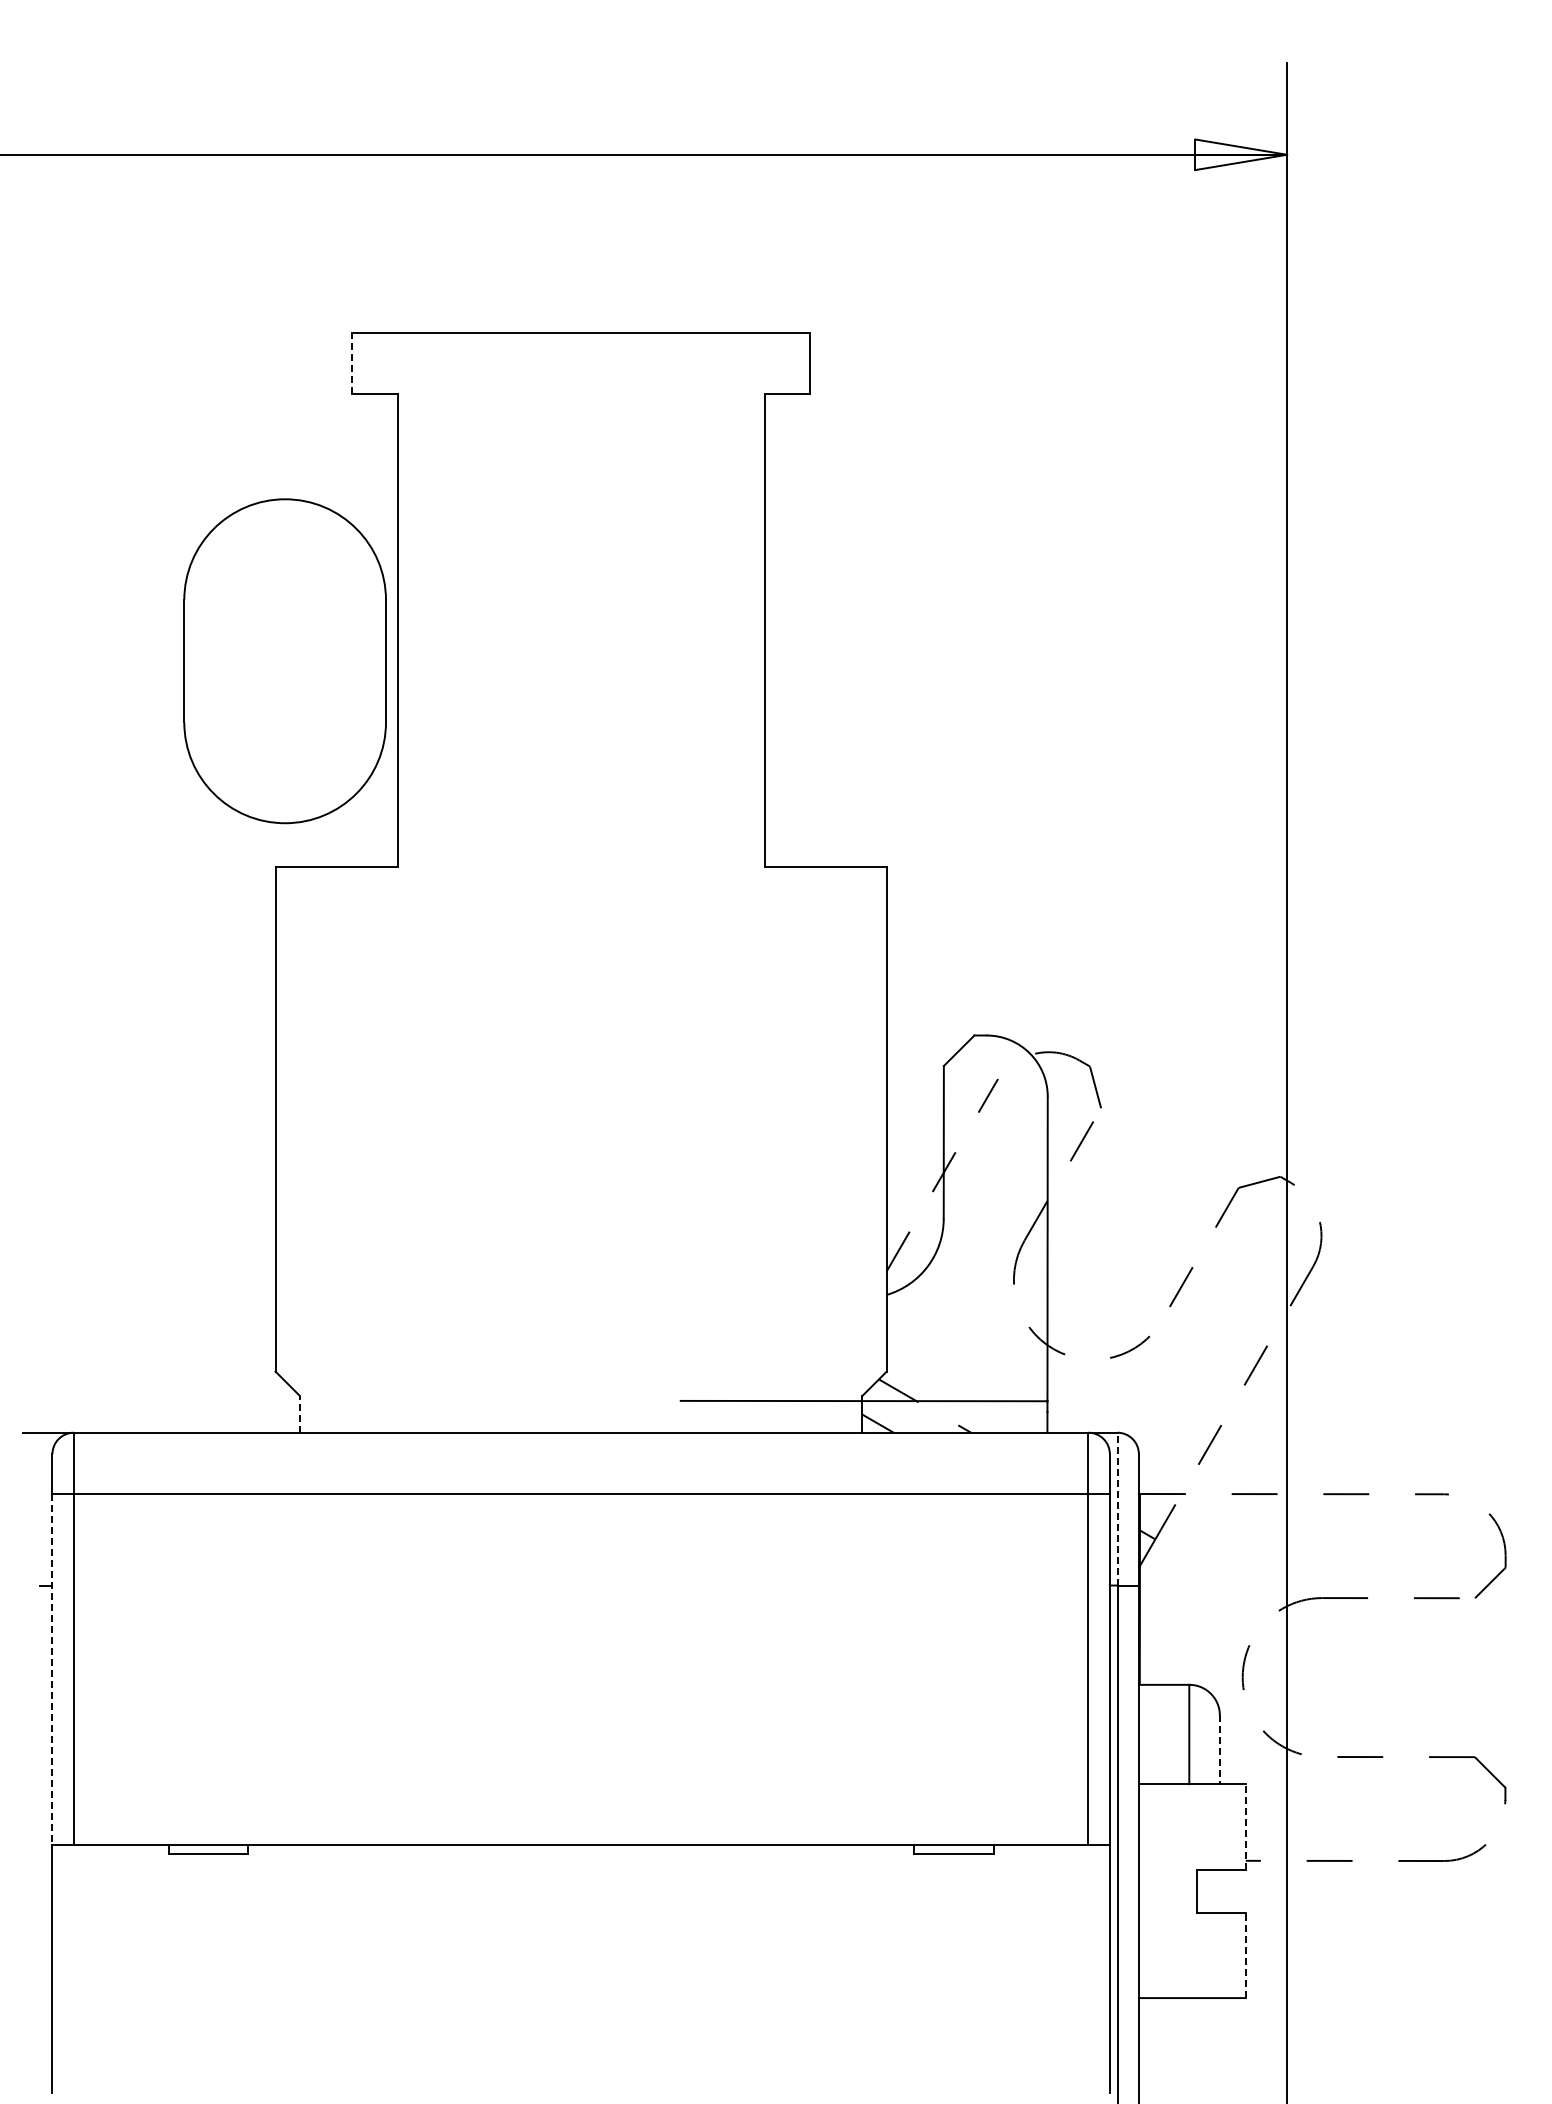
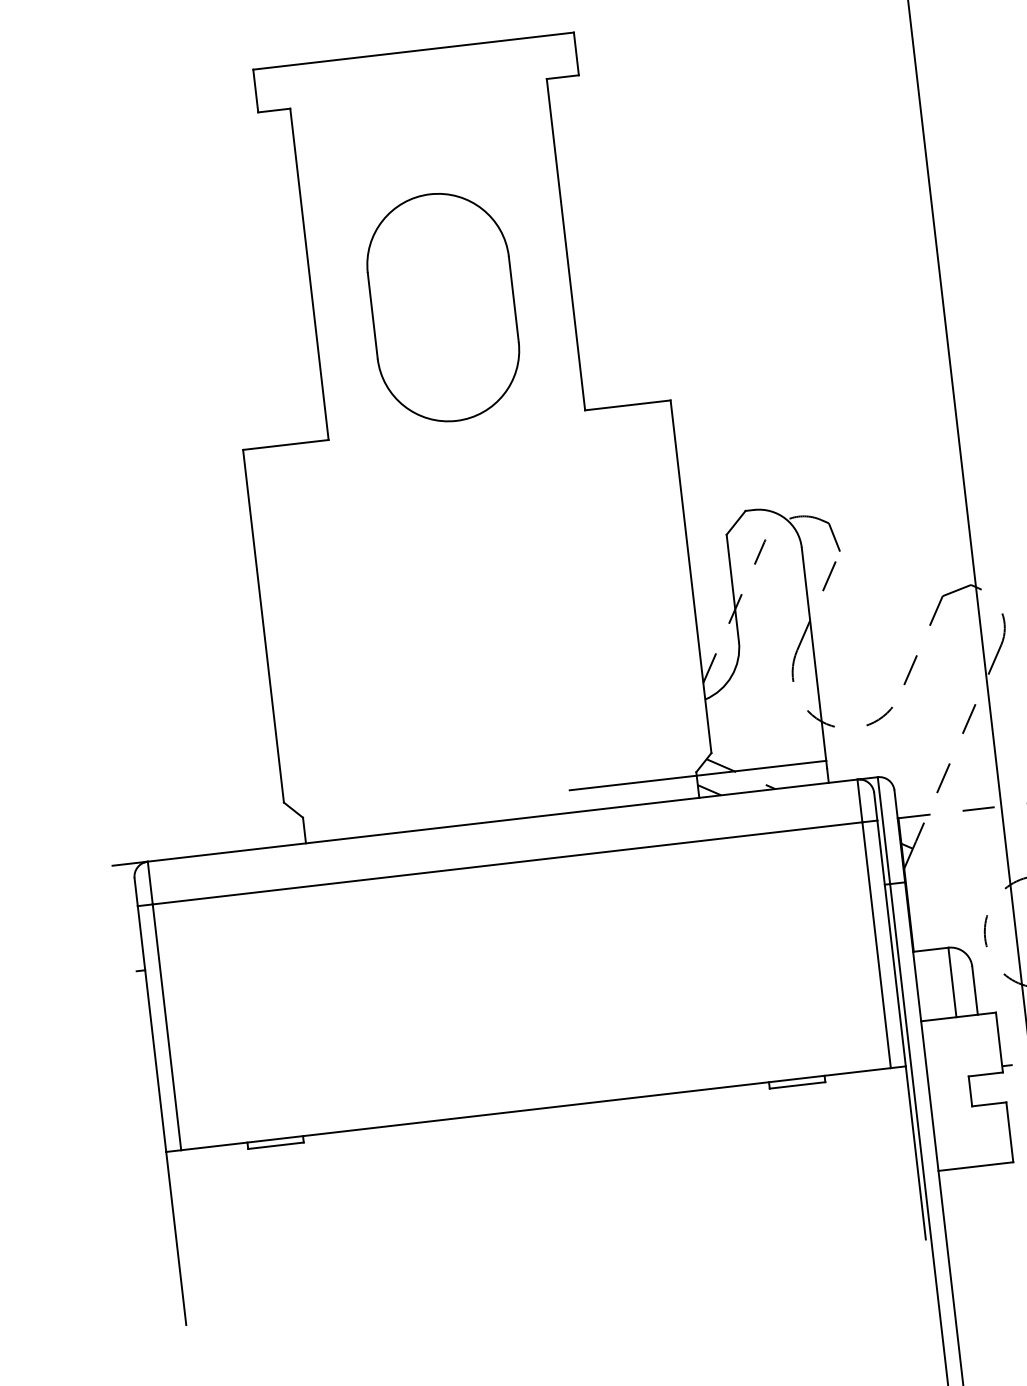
line: (351, 363) -> (255, 91), dashed -> solid
part: (284, 661) -> (442, 307), moved
line: (300, 1413) -> (304, 829), dashed -> solid
line: (1117, 1508) -> (883, 830), dashed -> solid
line: (52, 1669) -> (152, 1029), dashed -> solid
line: (1219, 1750) -> (974, 991), dashed -> solid
line: (1245, 1826) -> (999, 1042), dashed -> solid
line: (1245, 1955) -> (1009, 1132), dashed -> solid

